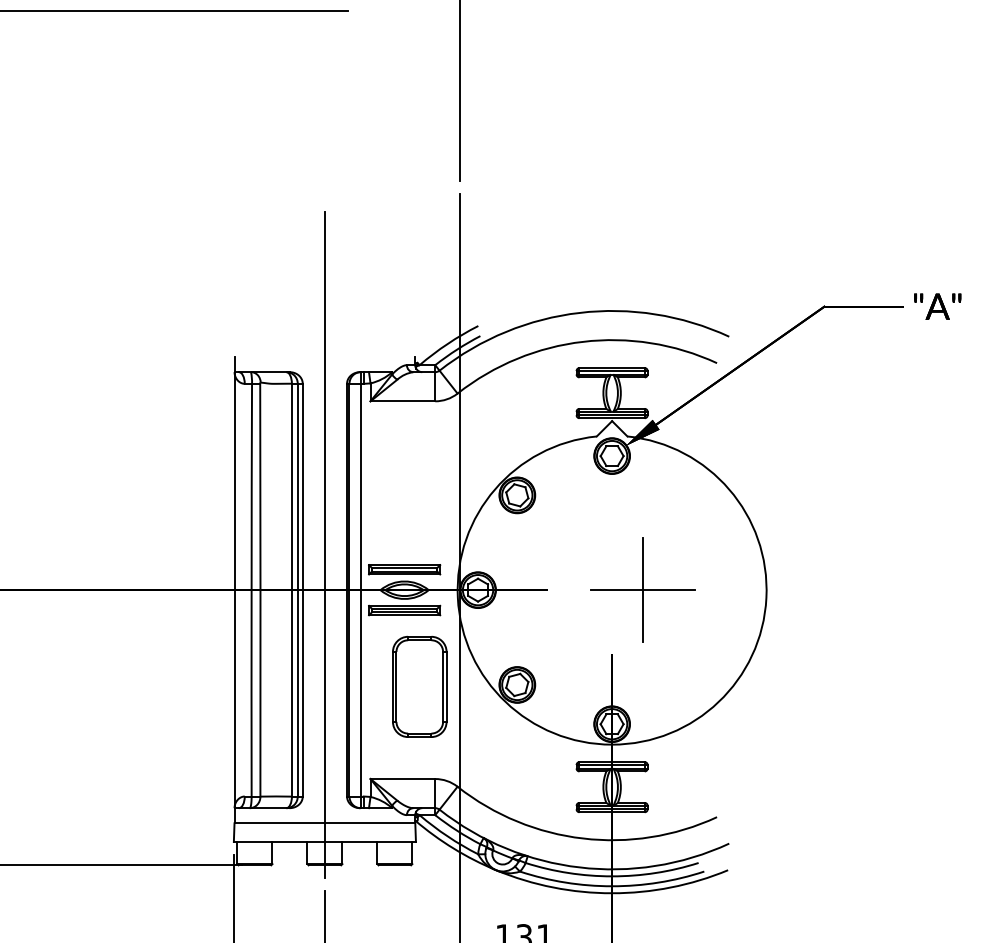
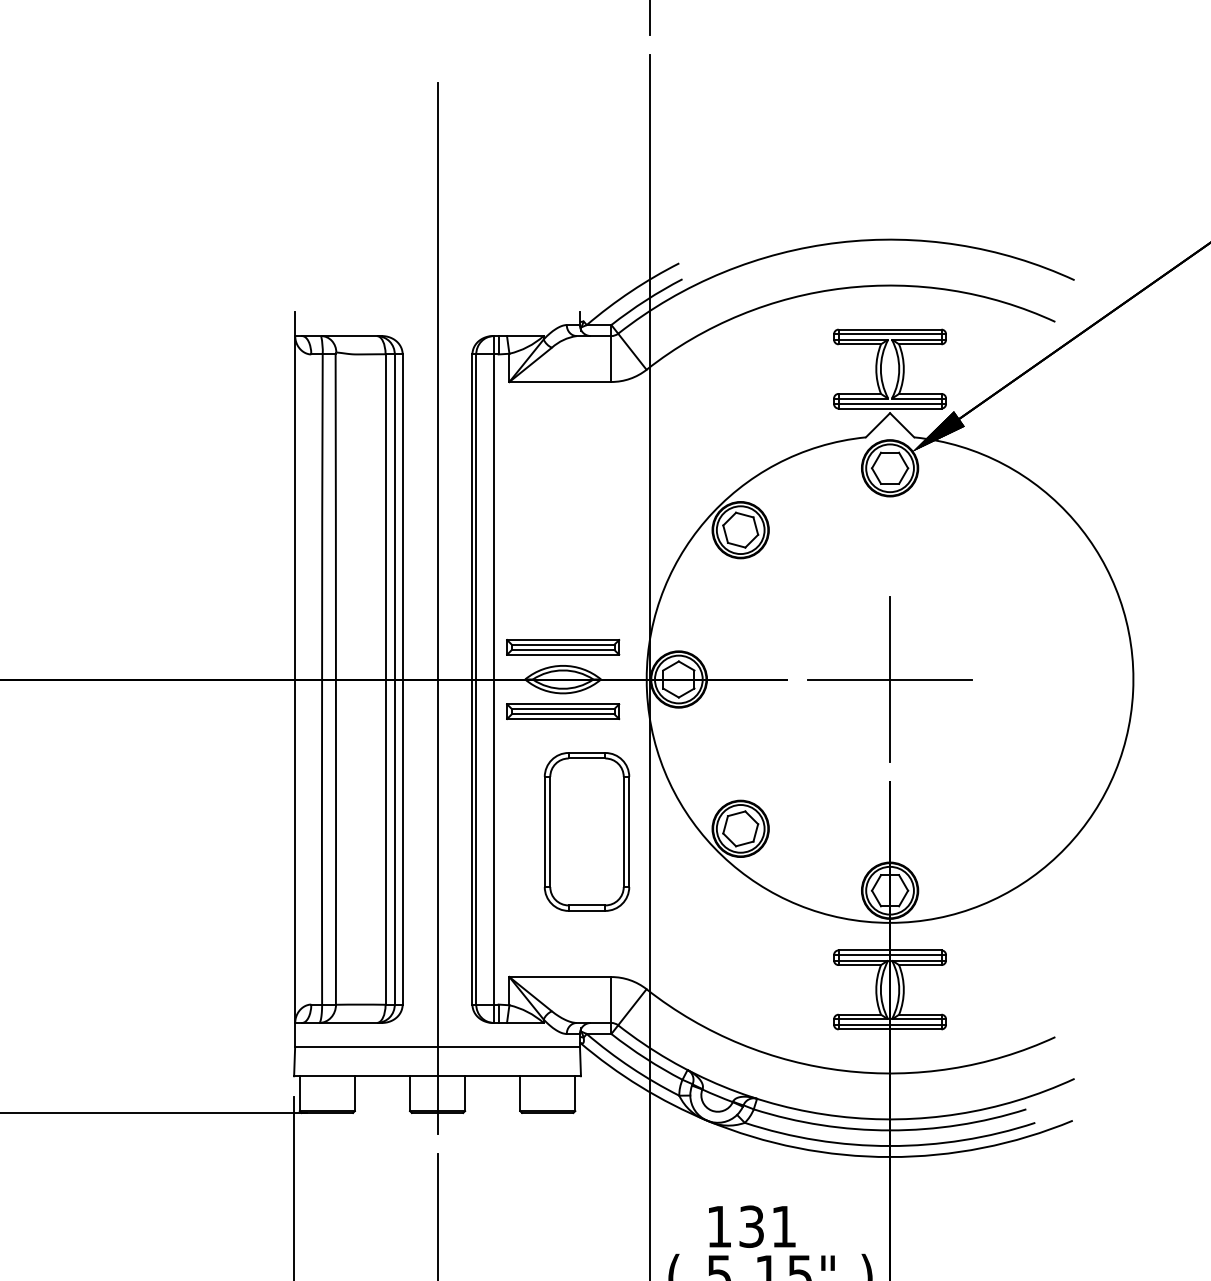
part: (642, 589) -> (889, 678), moved

